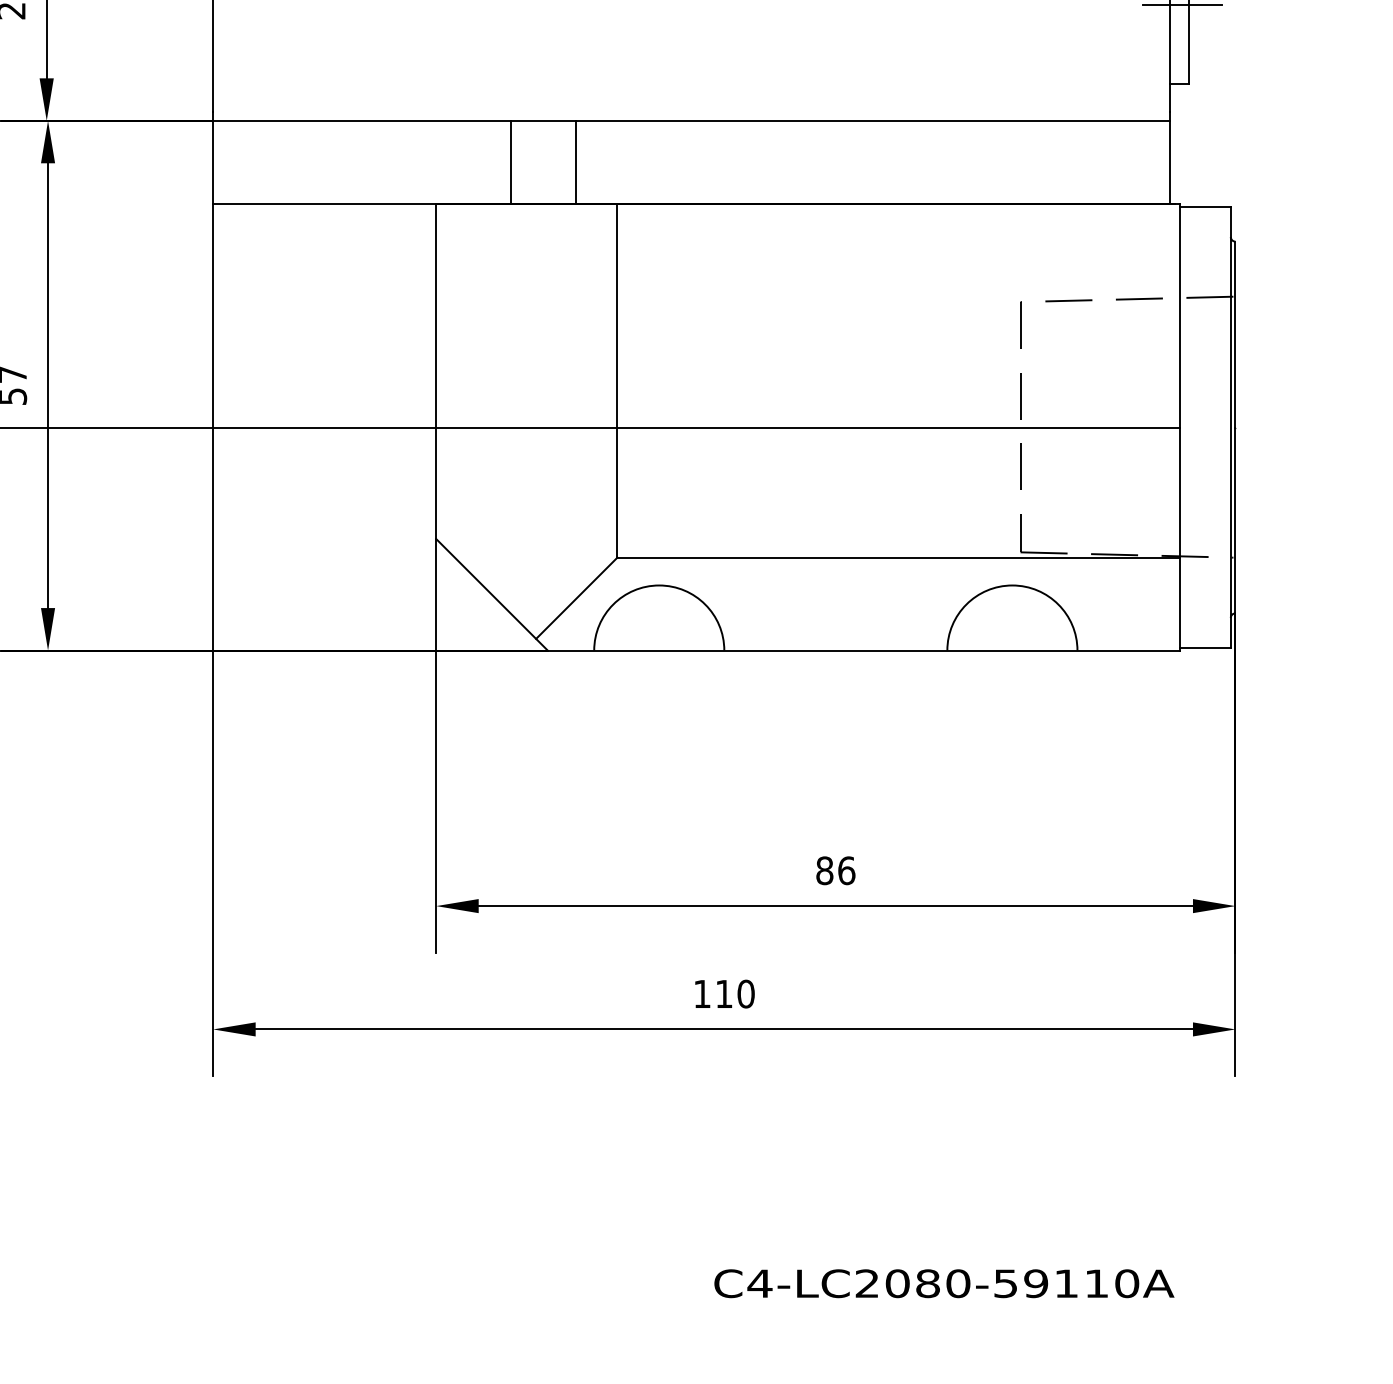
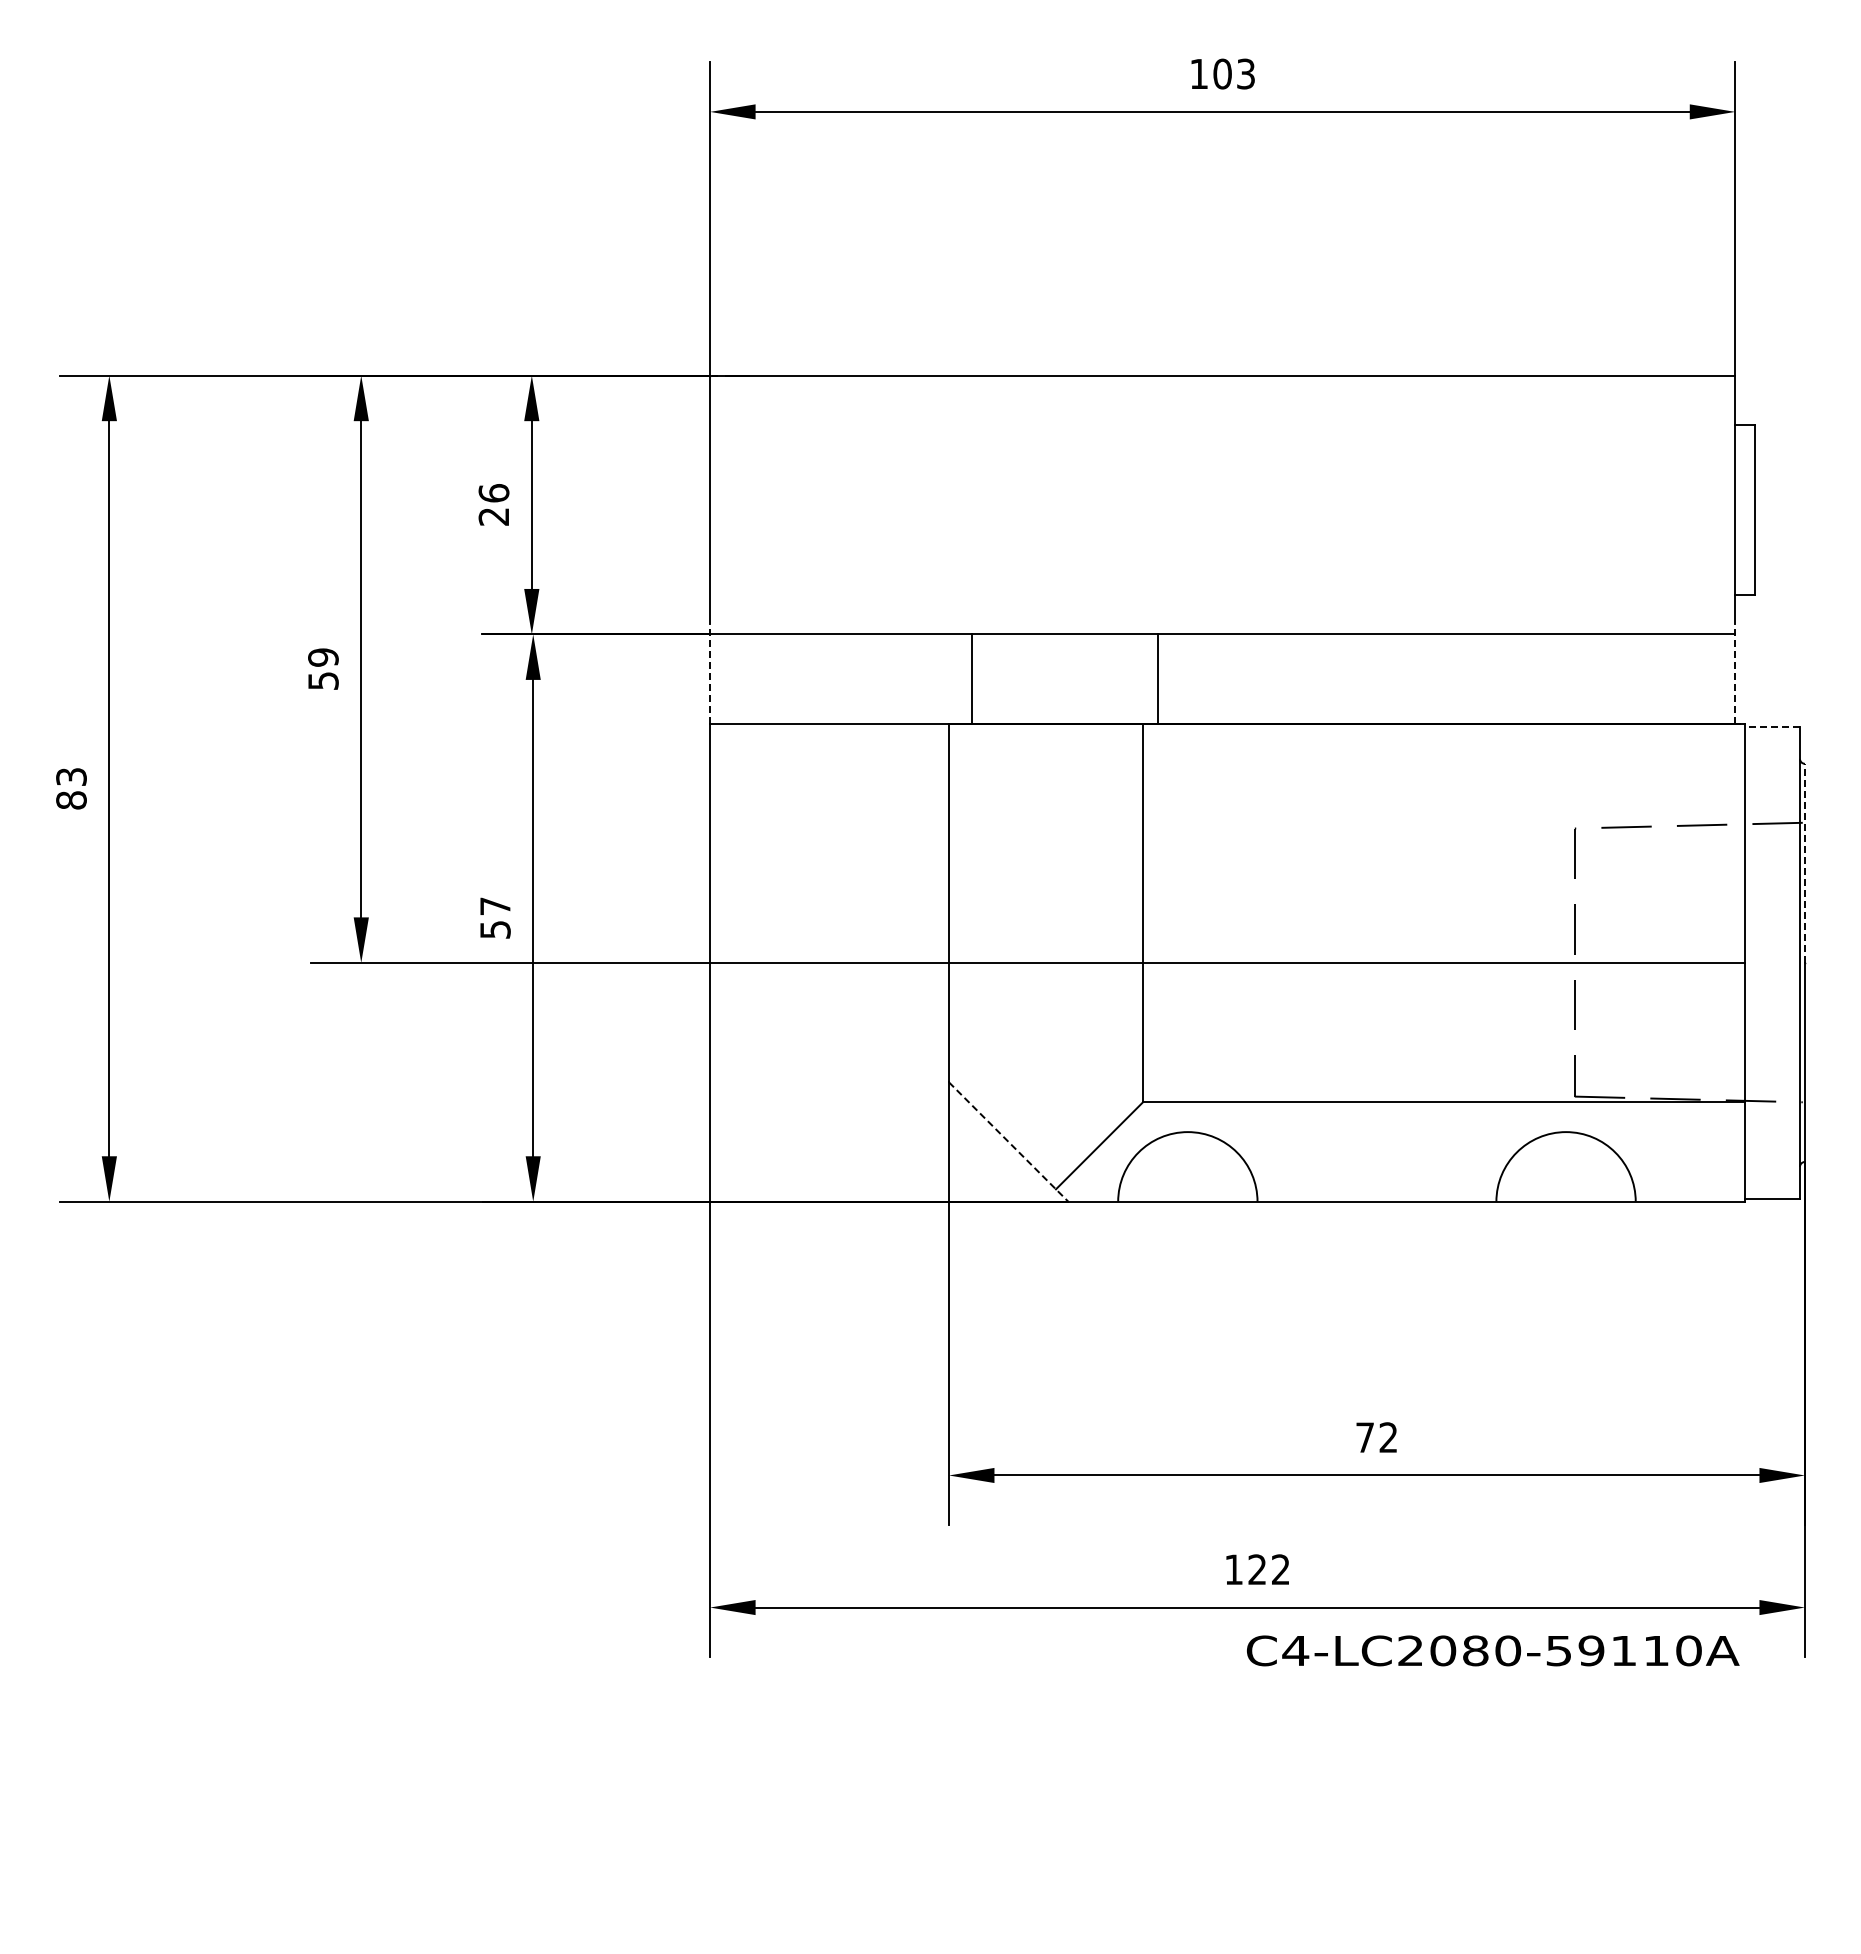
line: (1182, 5) -> (1748, 510), removed
line: (213, 158) -> (710, 674), solid -> dashed
line: (1170, 158) -> (1735, 674), solid -> dashed
line: (510, 162) -> (971, 679), moved
line: (575, 162) -> (1158, 679), moved
line: (1205, 206) -> (1772, 726), solid -> dashed
line: (1235, 334) -> (1804, 863), solid -> dashed
line: (492, 595) -> (1009, 1142), solid -> dashed
text: (835, 870) -> (1376, 1437), 86 -> 72
text: (735, 993) -> (1269, 1569), 110 -> 122
text: (944, 1283) -> (1493, 1650), moved

